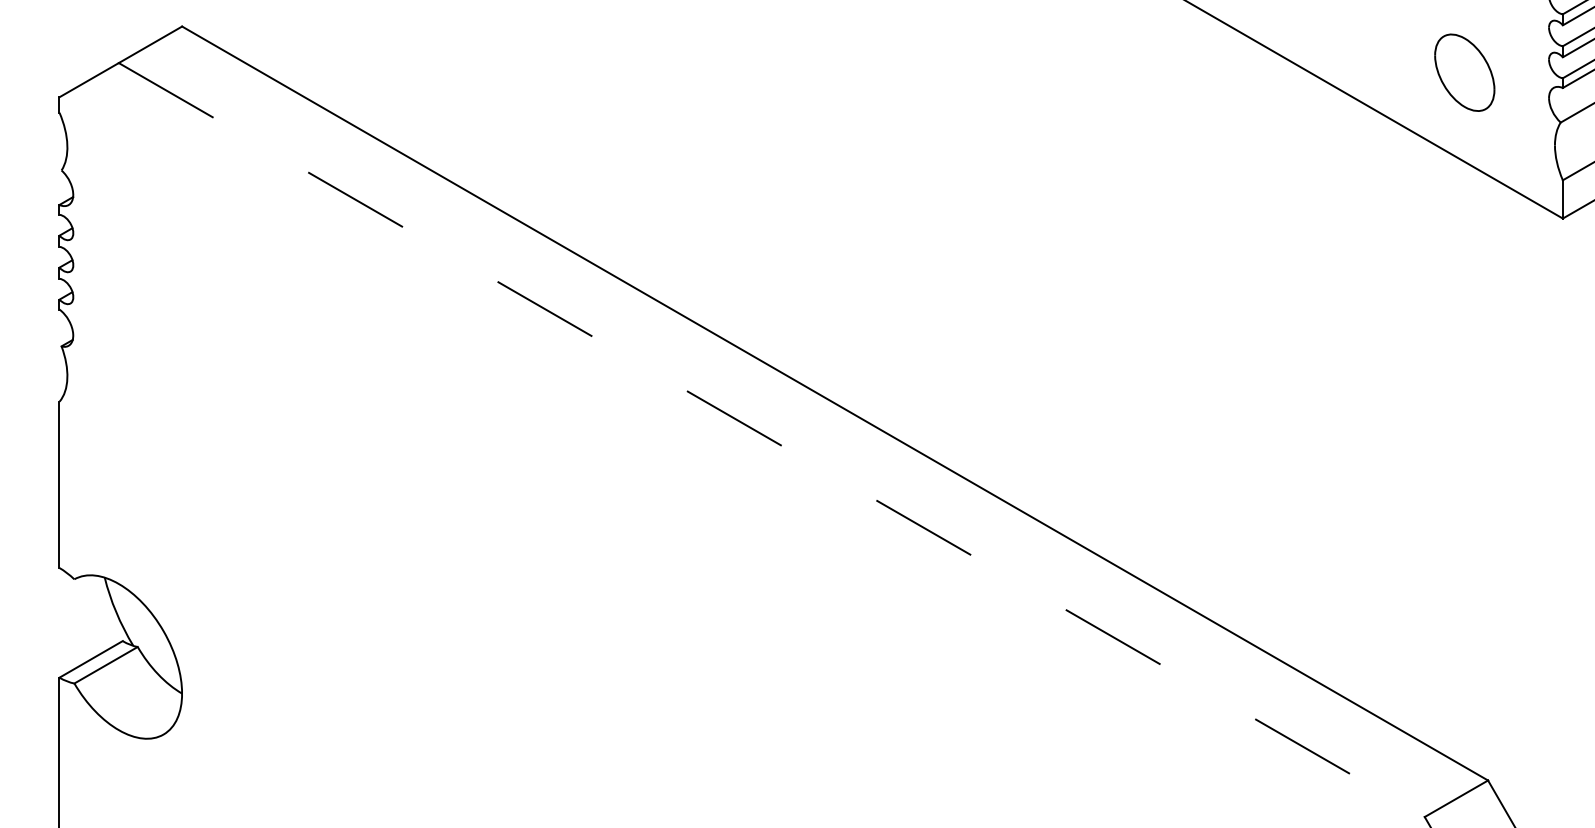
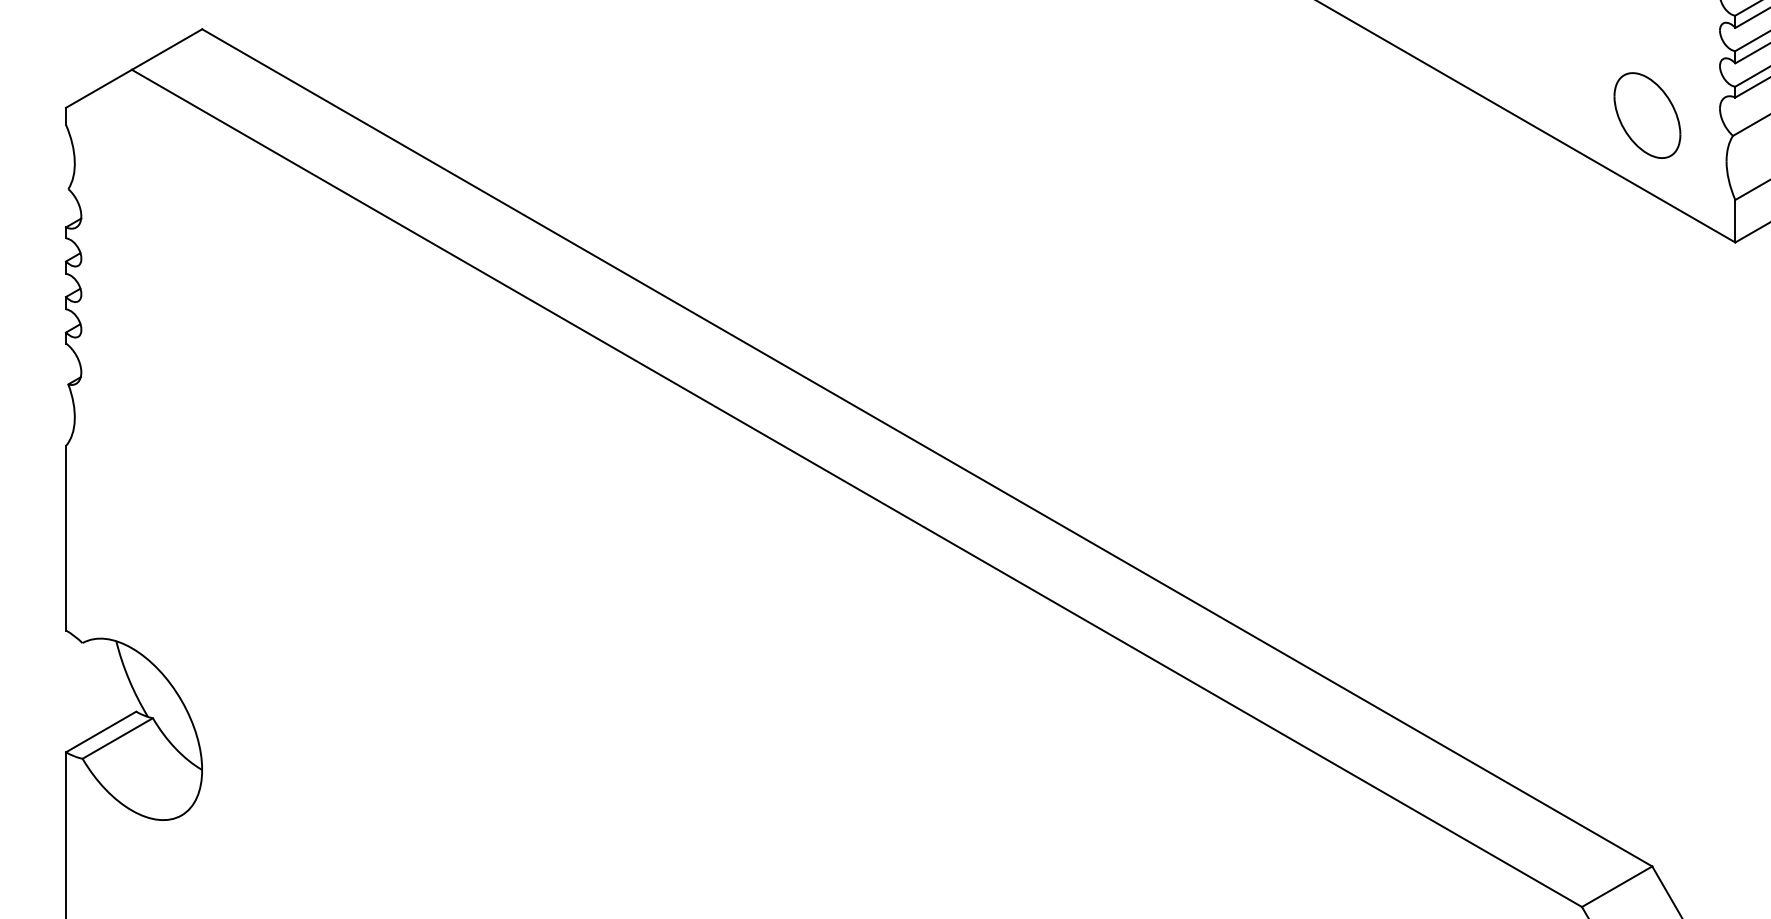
part: (1464, 72) -> (1647, 115), moved
line: (772, 440) -> (857, 488), dashed -> solid

